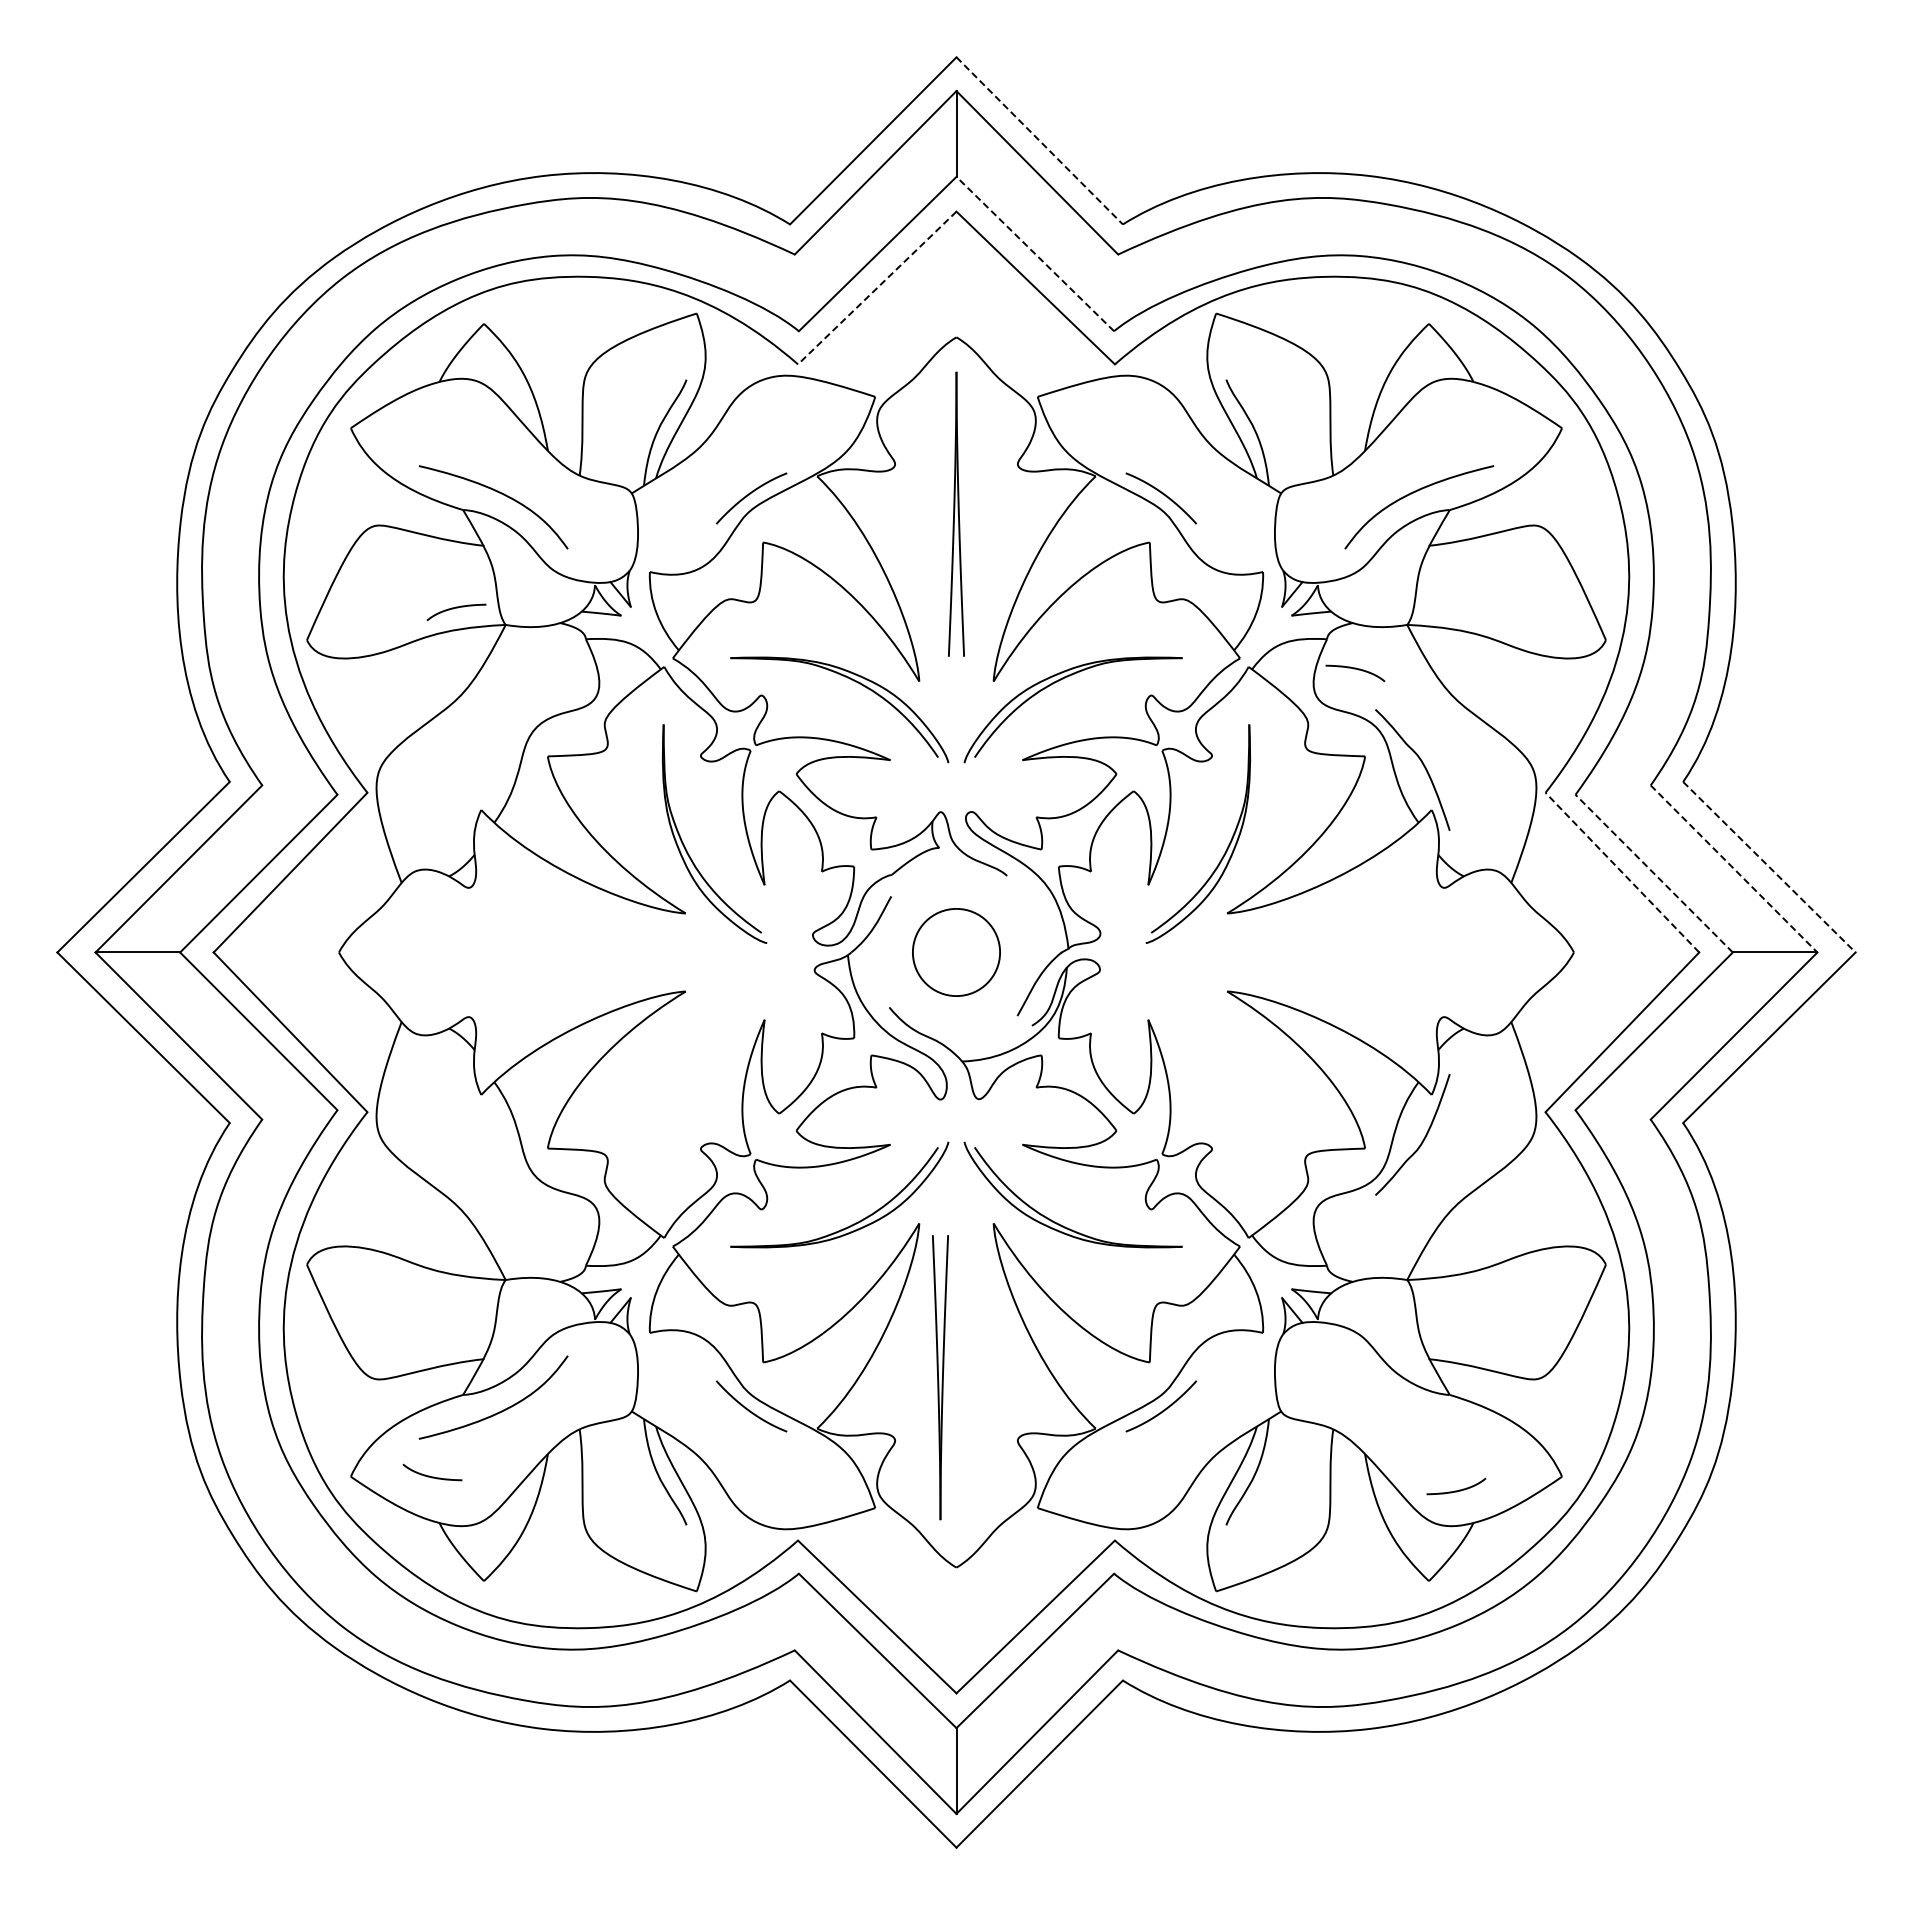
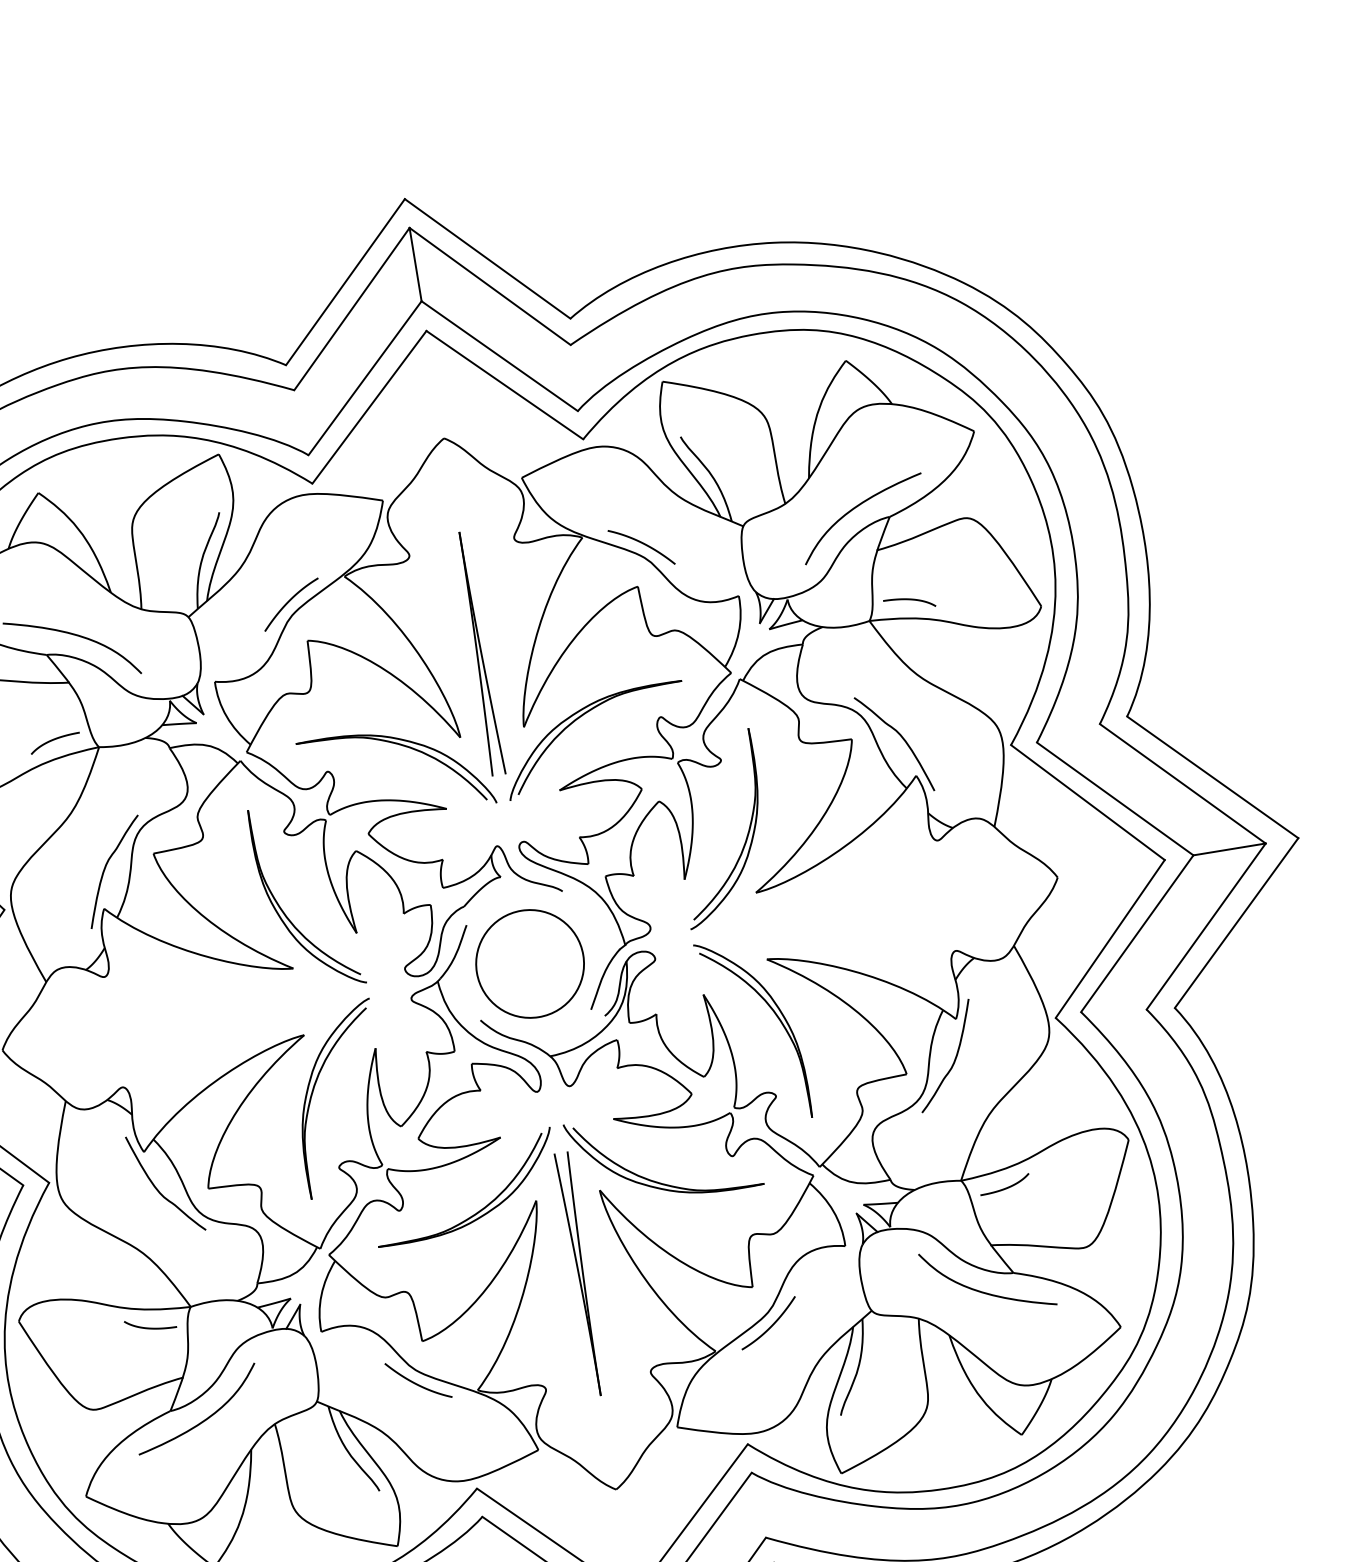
line: (1039, 140) -> (487, 258), dashed -> solid
line: (1034, 253) -> (498, 355), dashed -> solid
line: (876, 288) -> (368, 407), dashed -> solid
part: (956, 513) -> (479, 652), moved
curve: (1355, 669) -> (909, 600), moved
curve: (491, 763) -> (106, 867), added
line: (1769, 867) -> (1212, 777), dashed -> solid
line: (1734, 868) -> (1183, 783), dashed -> solid
line: (1622, 872) -> (1087, 802), dashed -> solid
line: (1653, 873) -> (1114, 798), dashed -> solid
circle: (956, 952) -> (530, 963), size x1.43
part: (686, 1056) -> (313, 1090), added
part: (1226, 1056) -> (775, 1015), added
curve: (491, 1141) -> (159, 1190), added
part: (940, 1377) -> (580, 1274), moved
curve: (1413, 1411) -> (984, 1292), added
curve: (432, 1476) -> (151, 1327), moved
curve: (1456, 1490) -> (1005, 1187), moved

